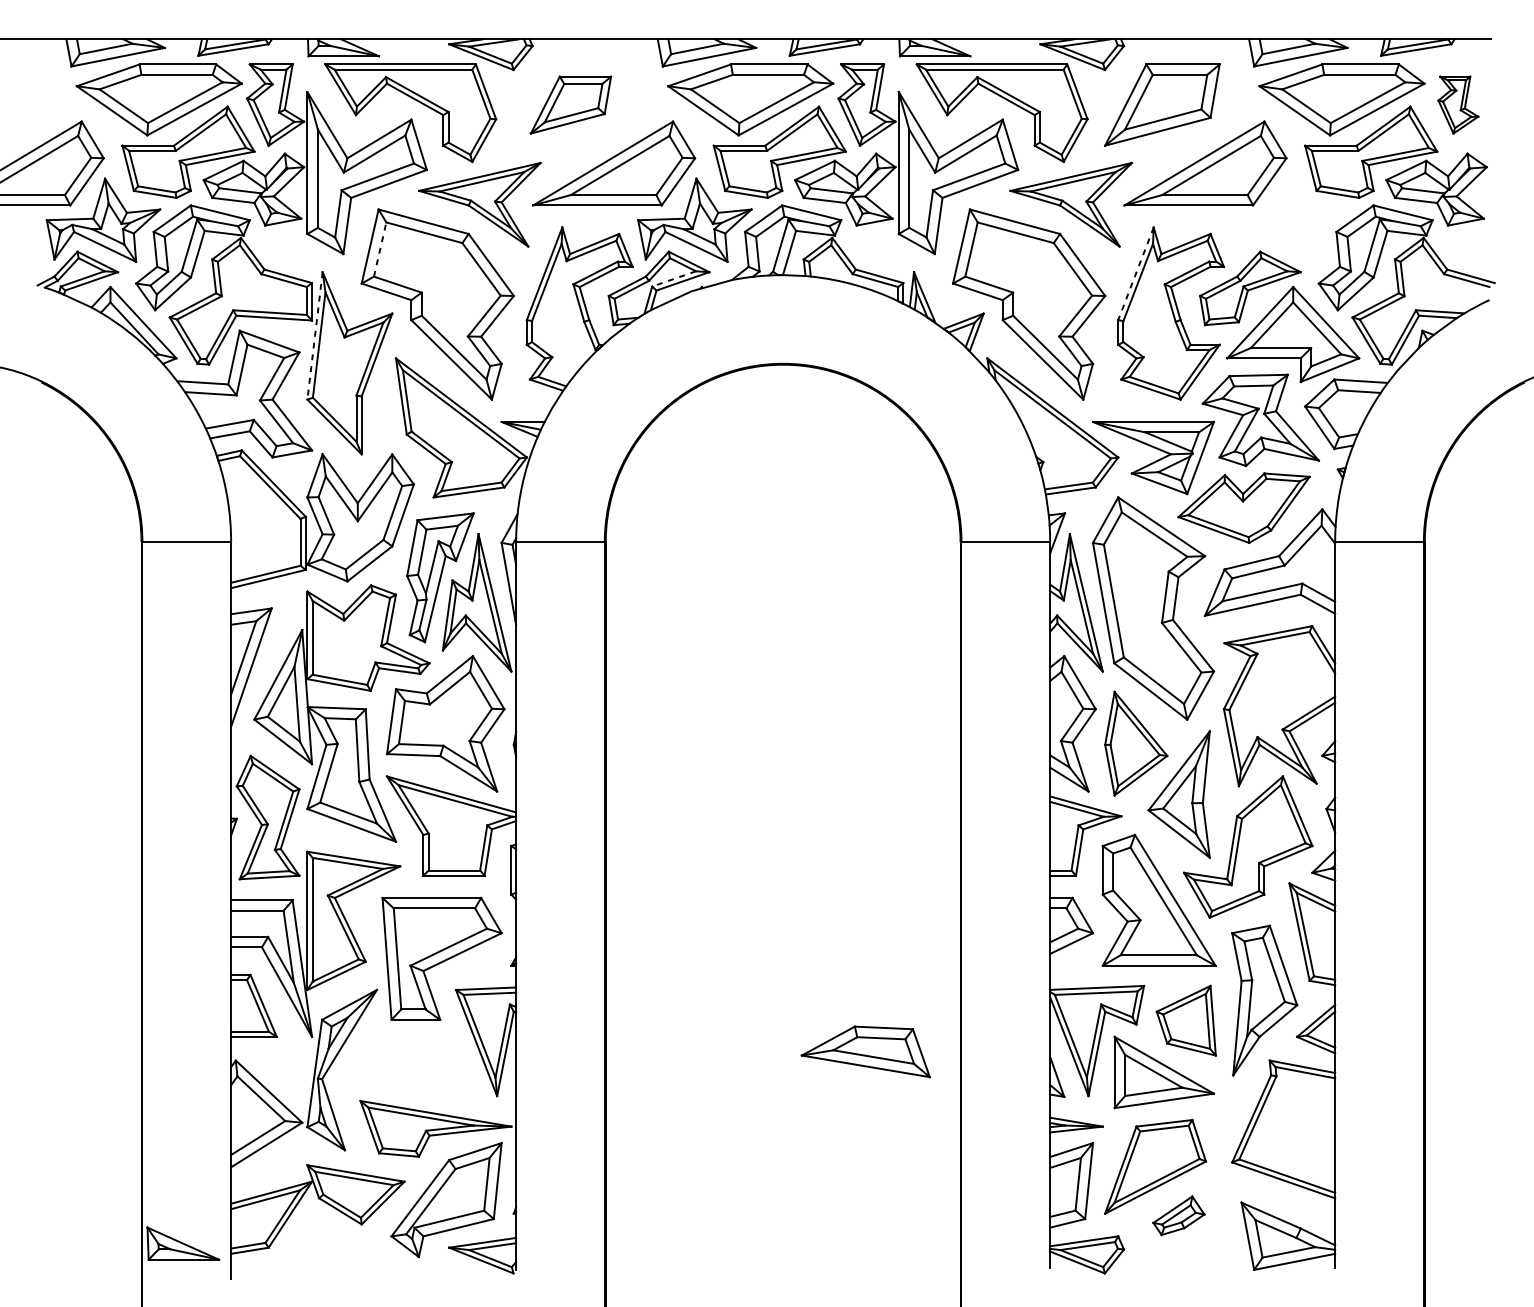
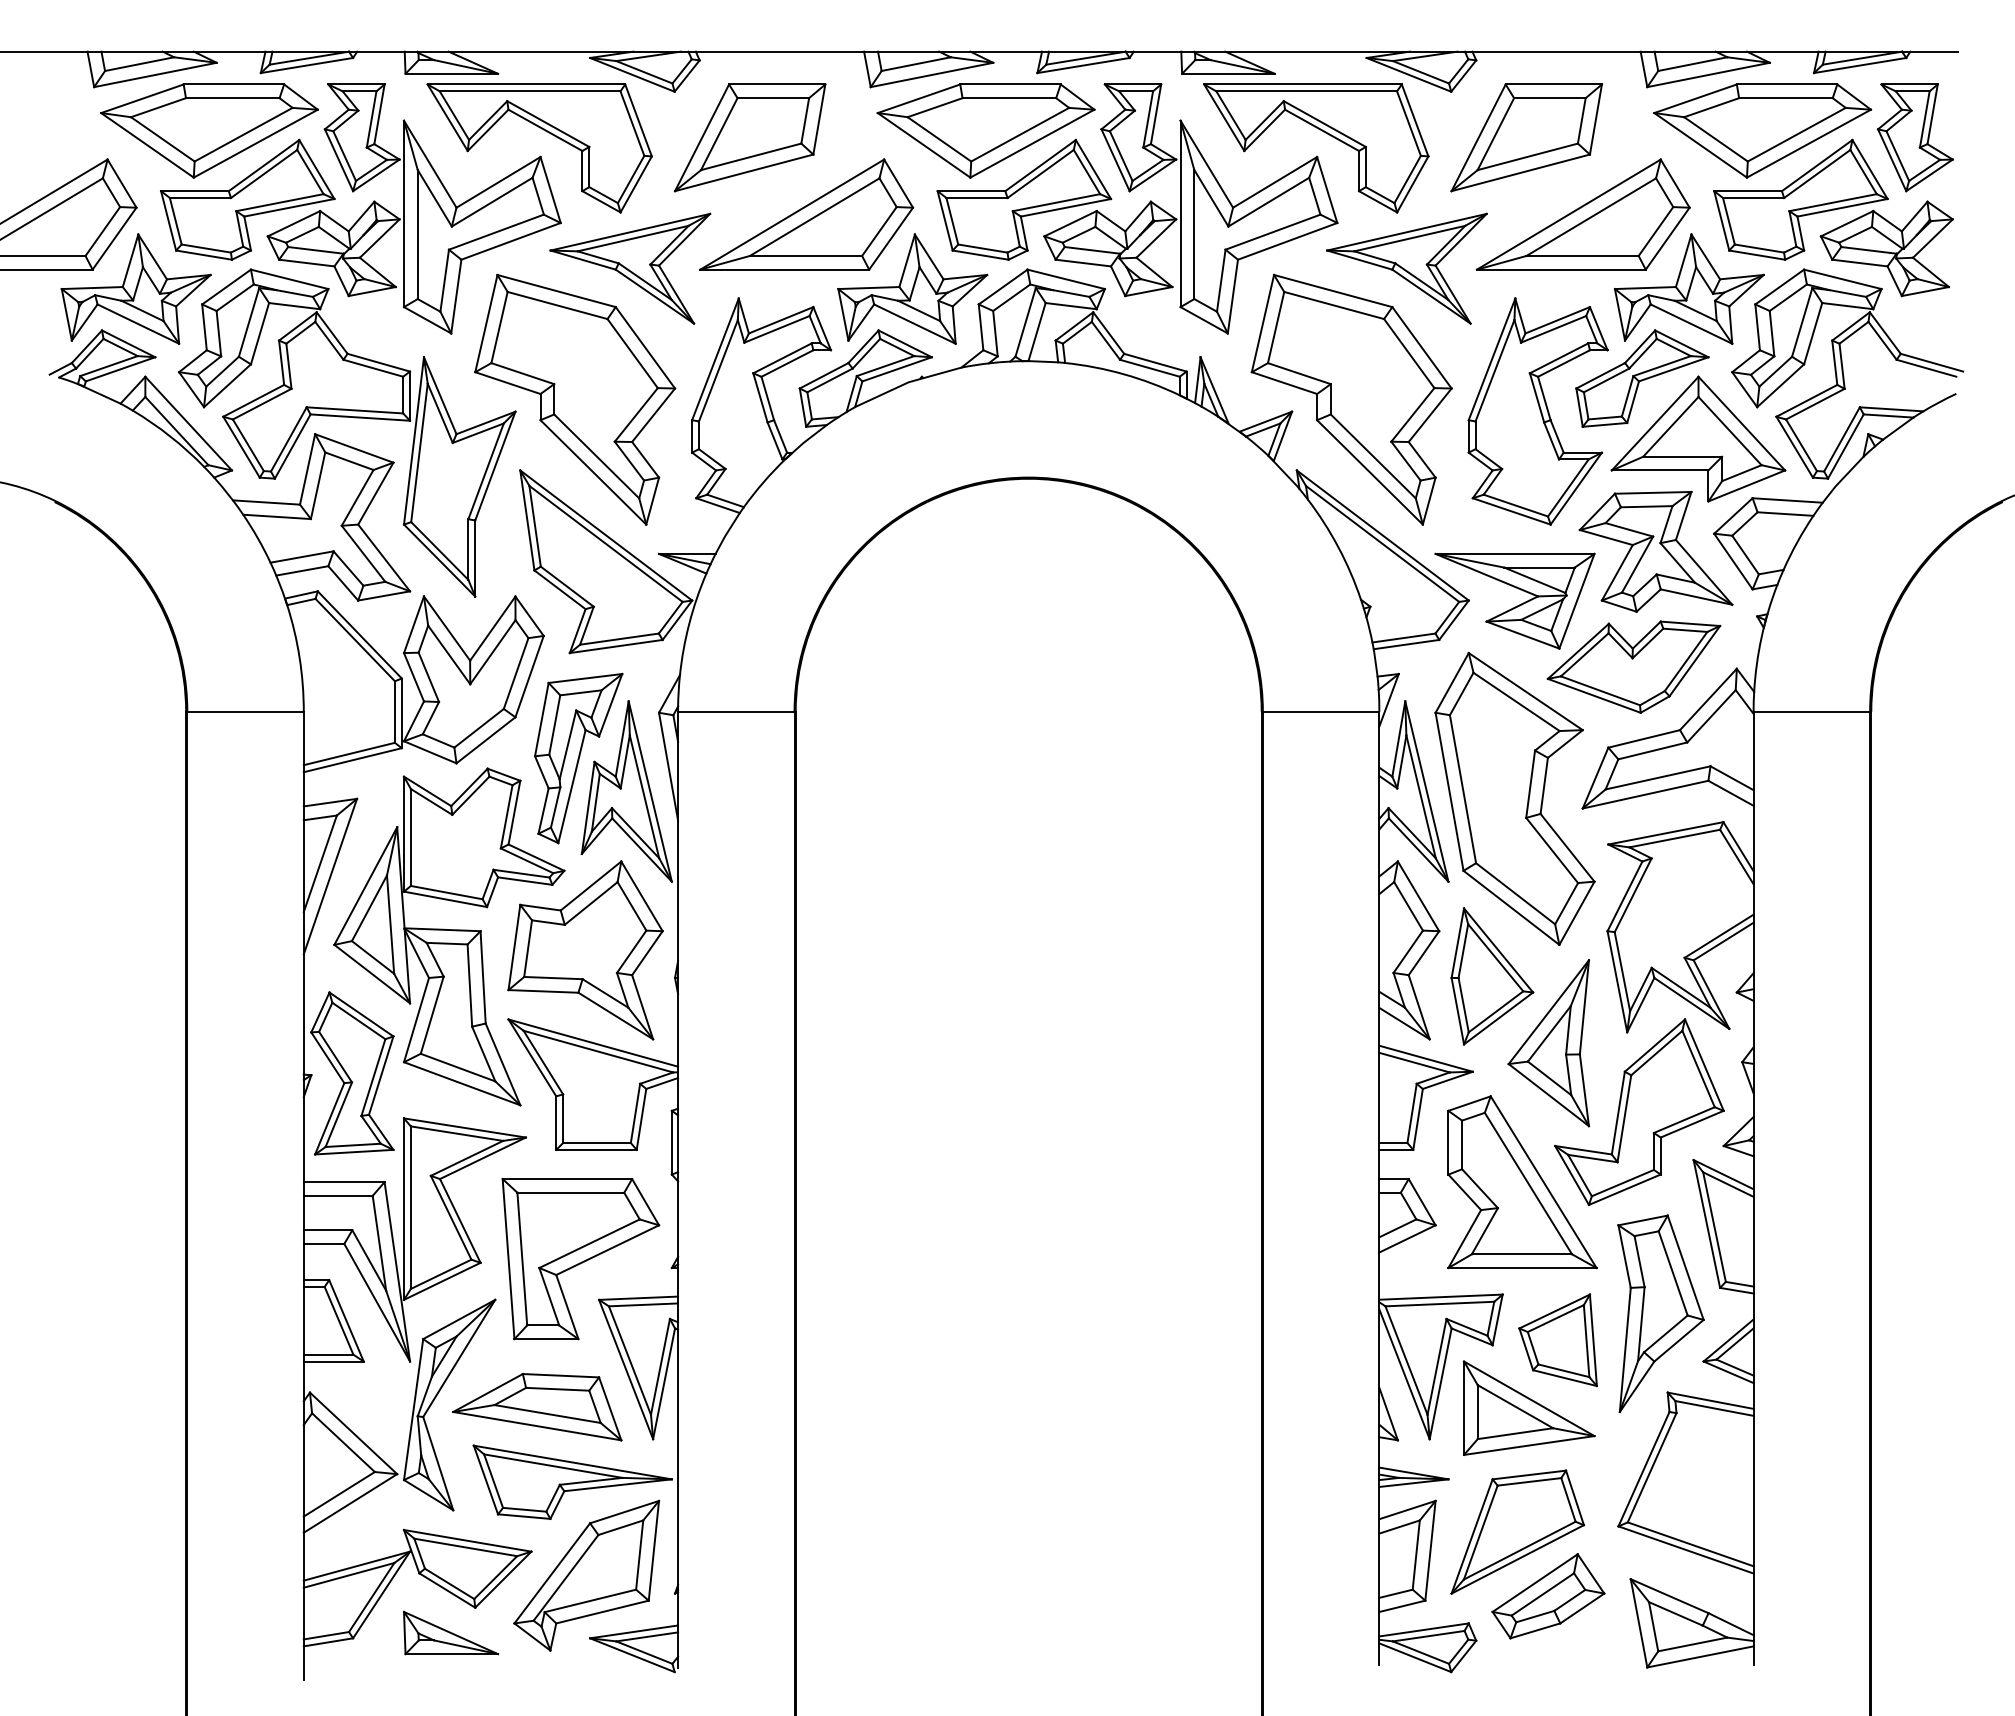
part: (570, 104) -> (749, 137), size x1.43
part: (1458, 104) -> (1915, 137), size x1.43
part: (1285, 219) -> (1688, 288), added
line: (380, 249) -> (499, 327), dashed -> solid
line: (1135, 273) -> (1491, 359), dashed -> solid
line: (674, 279) -> (885, 366), dashed -> solid
line: (314, 336) -> (413, 441), dashed -> solid
part: (865, 1052) -> (537, 1407), moved
part: (1178, 1215) -> (1548, 1596), size x1.67
part: (183, 1243) -> (451, 1632), moved

